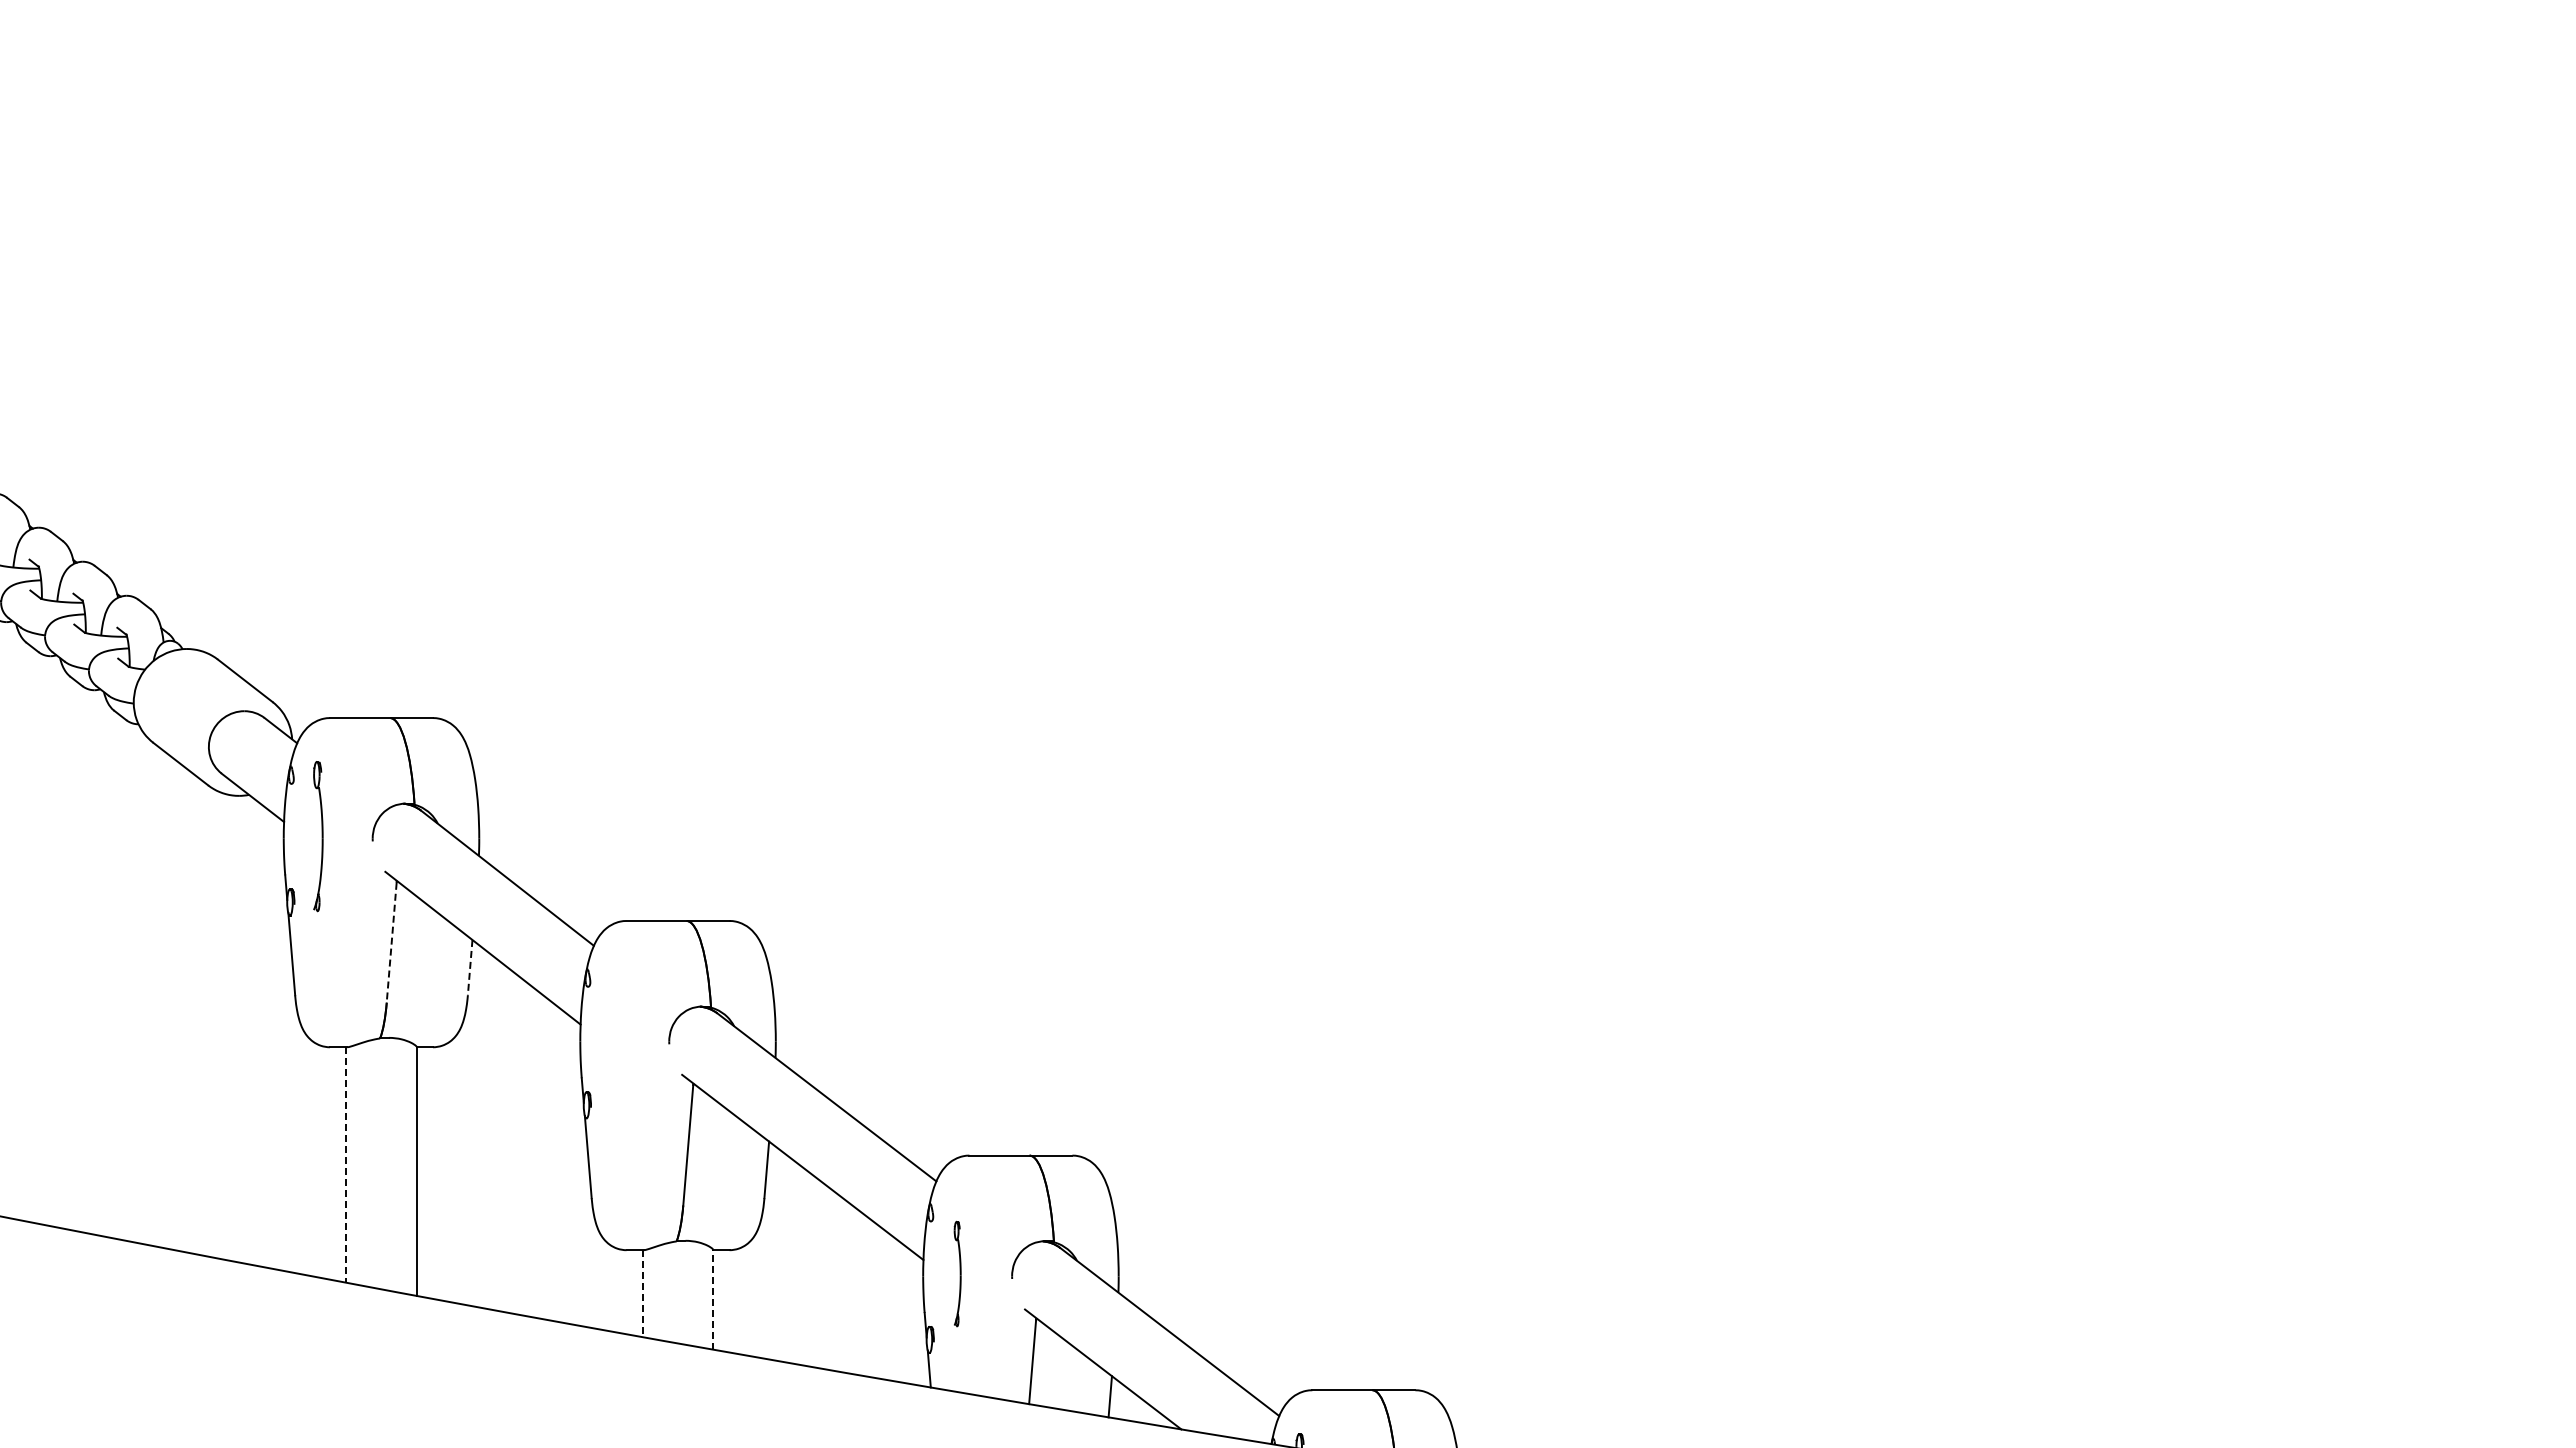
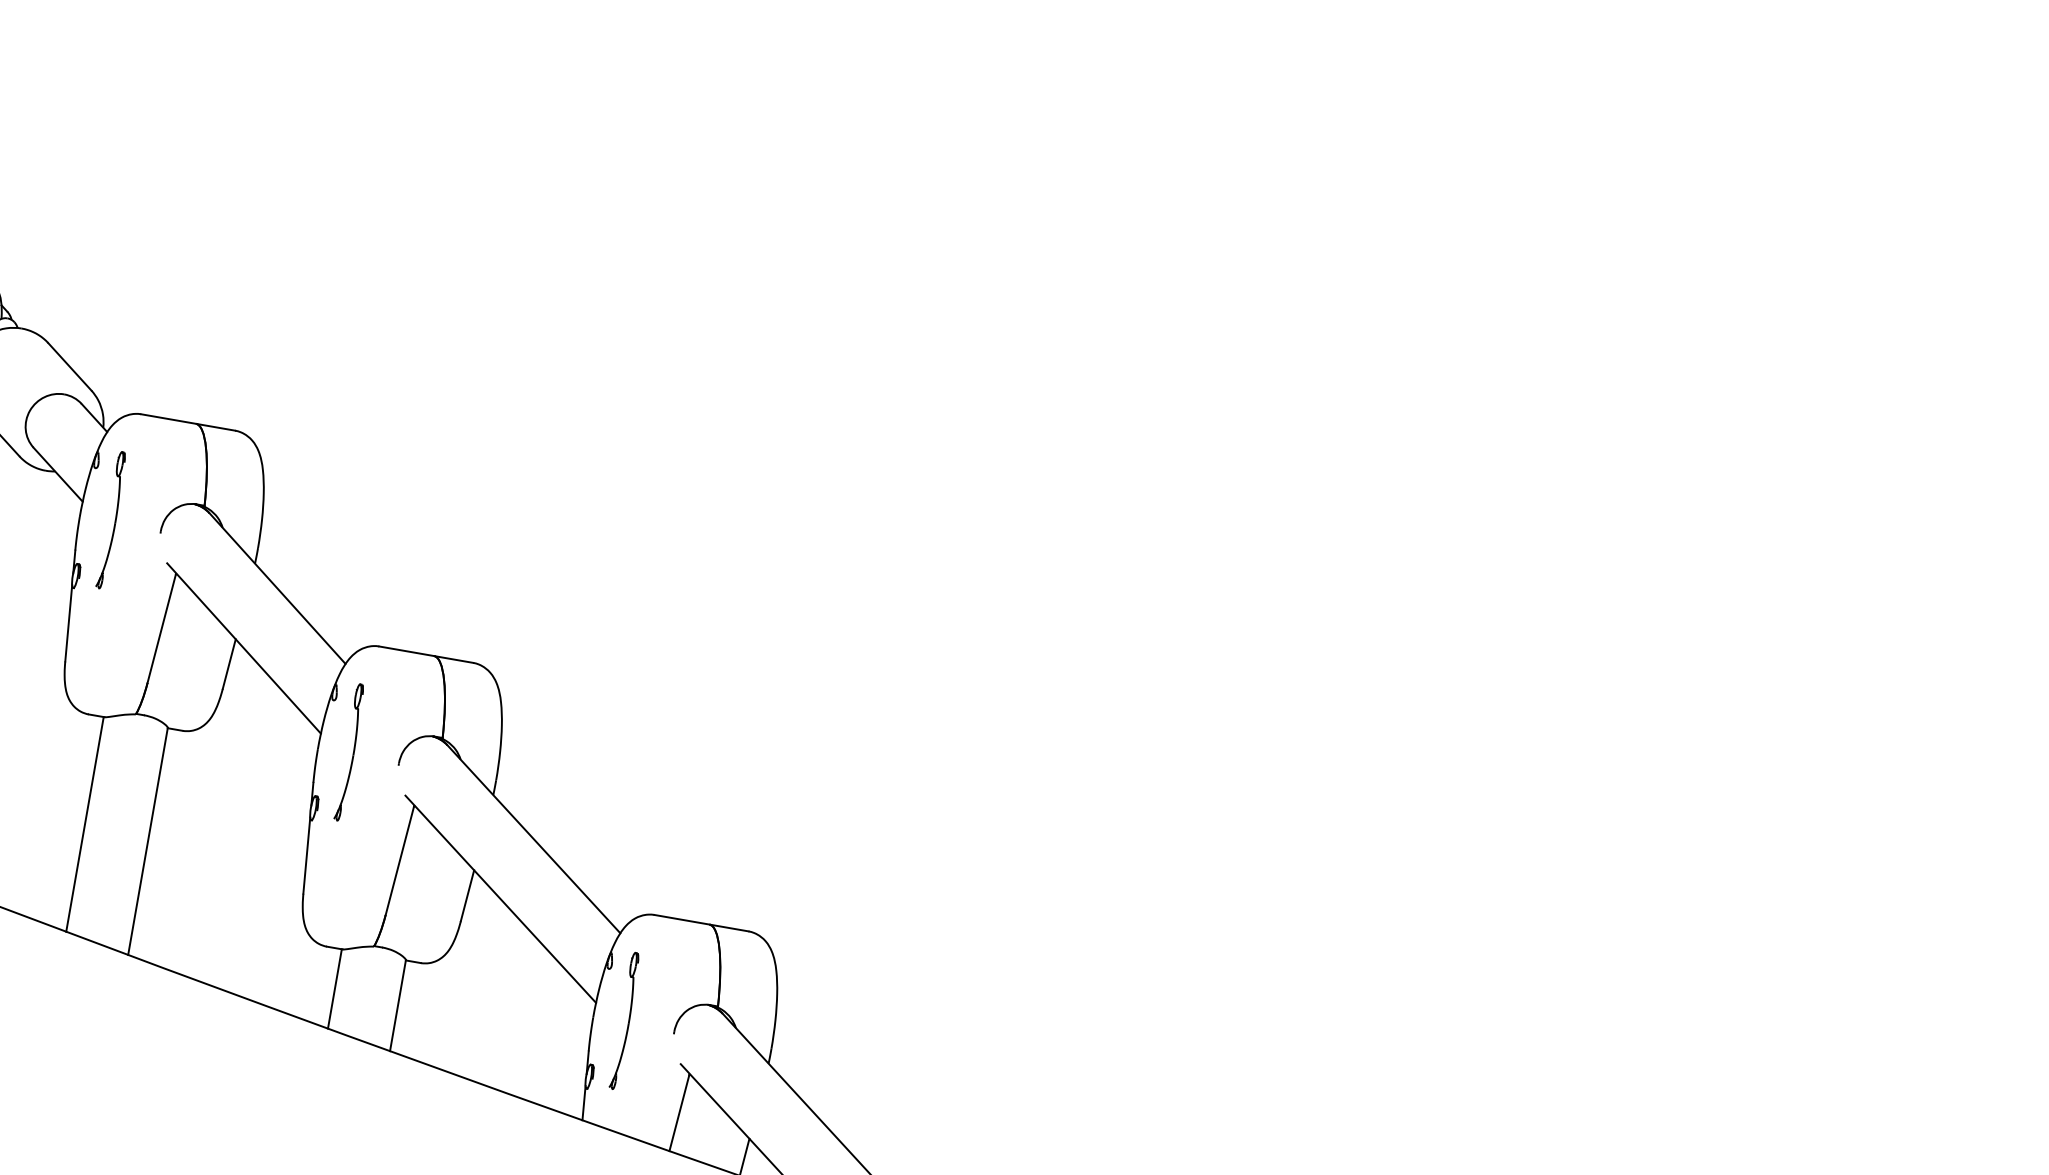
line: (391, 943) -> (161, 629), dashed -> solid
line: (470, 967) -> (229, 664), dashed -> solid
part: (614, 1039) -> (349, 752), added
line: (346, 1165) -> (85, 824), dashed -> solid
part: (957, 1273) -> (624, 1020), size x1.43
line: (642, 1293) -> (334, 988), dashed -> solid
line: (713, 1299) -> (398, 1005), dashed -> solid

